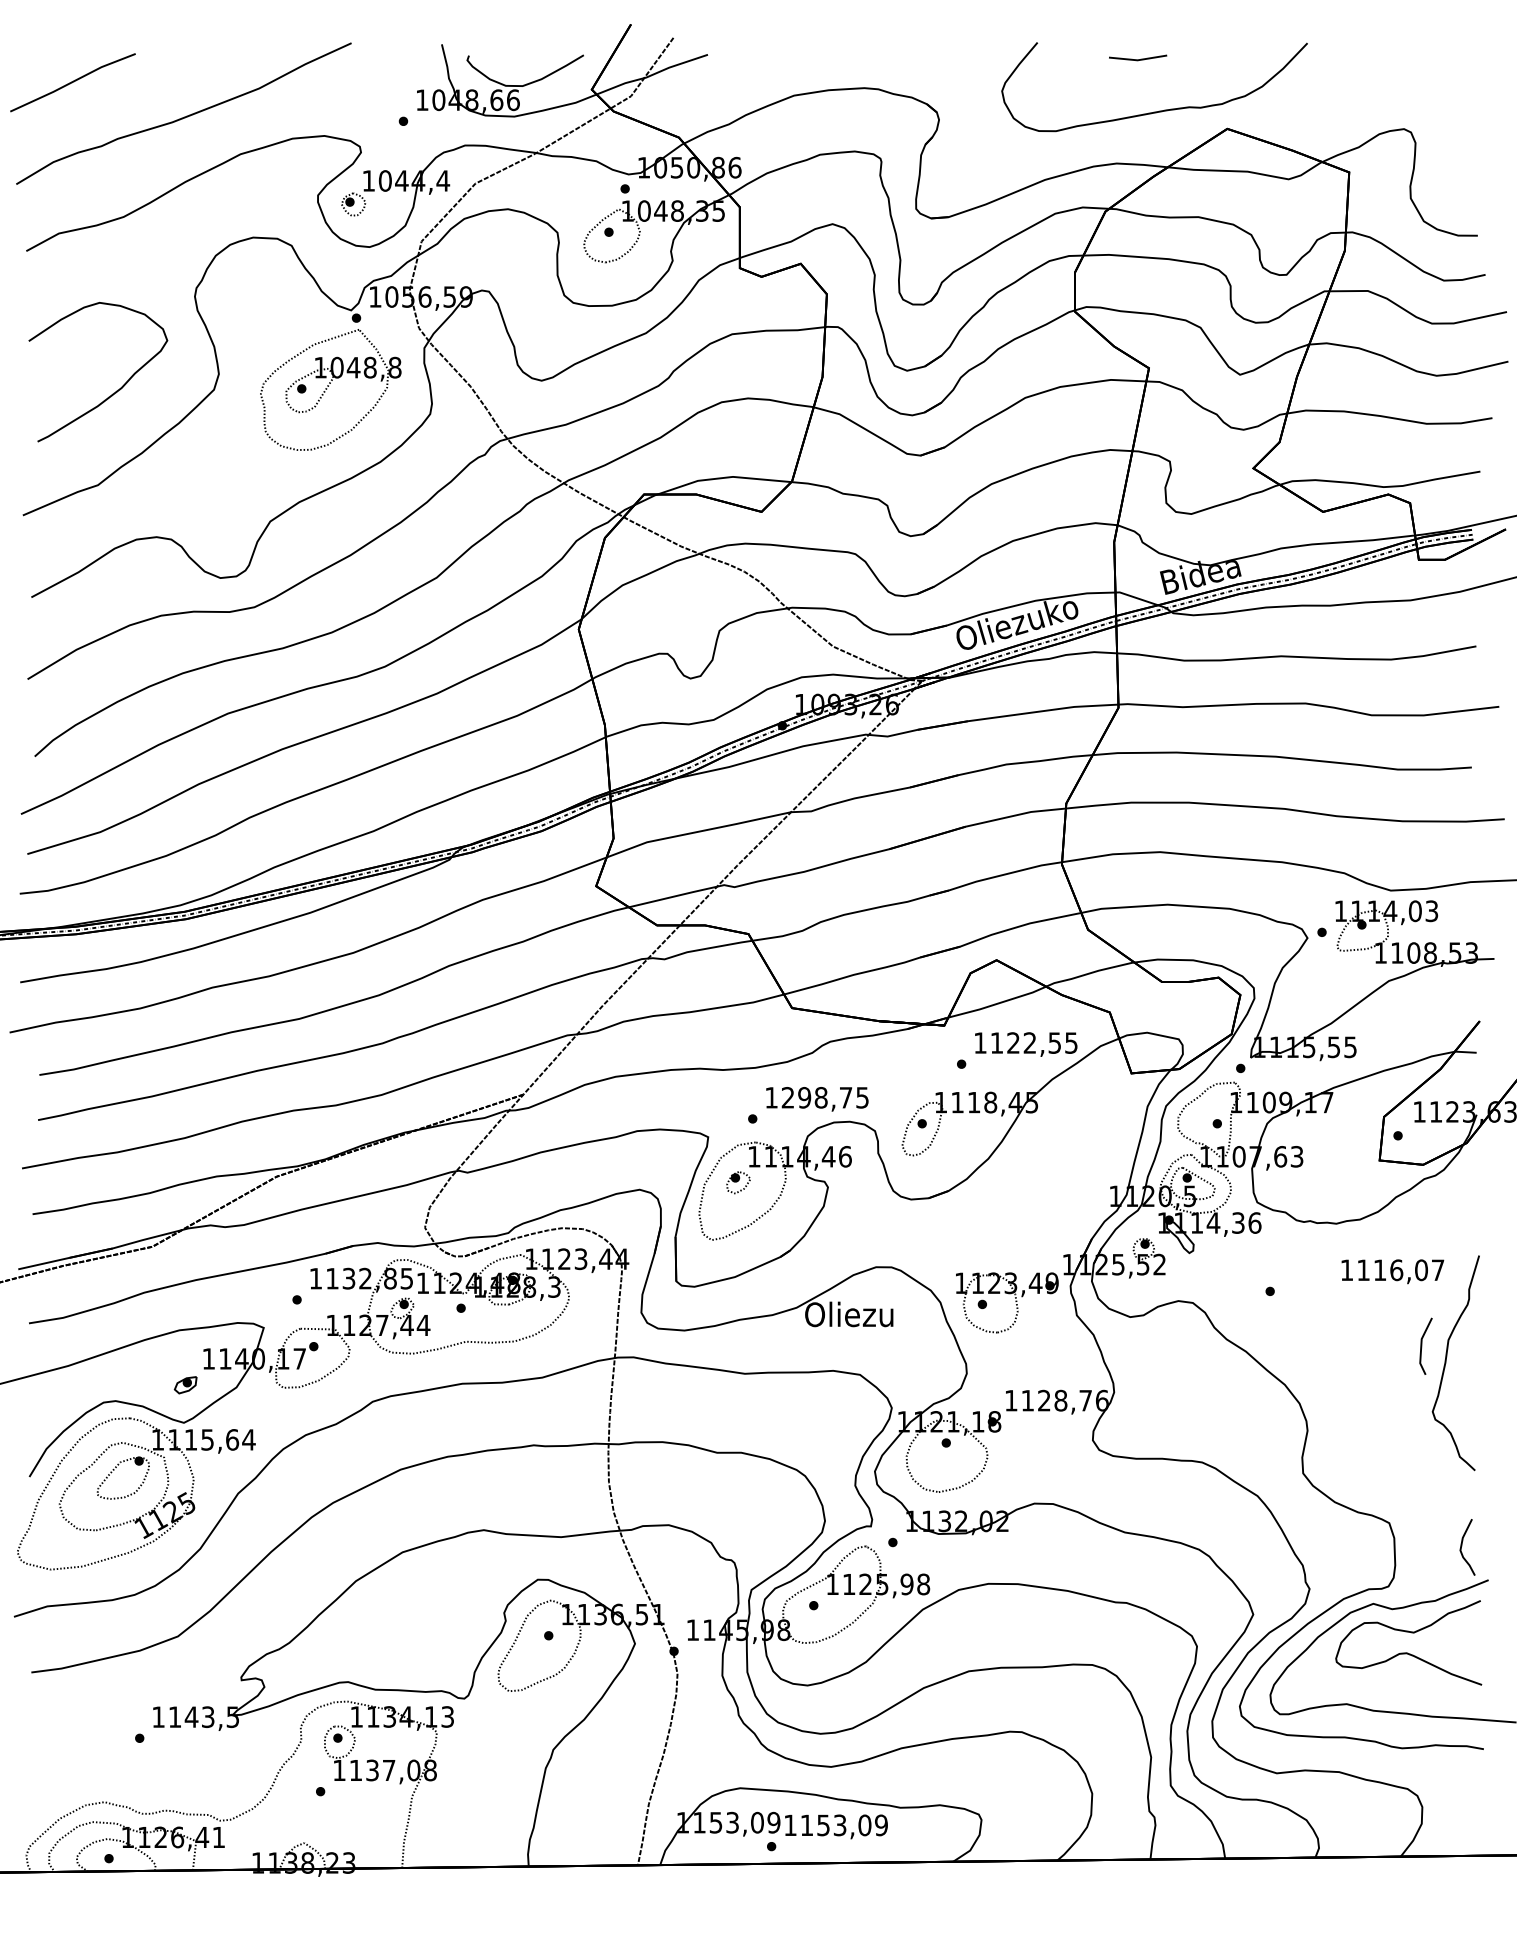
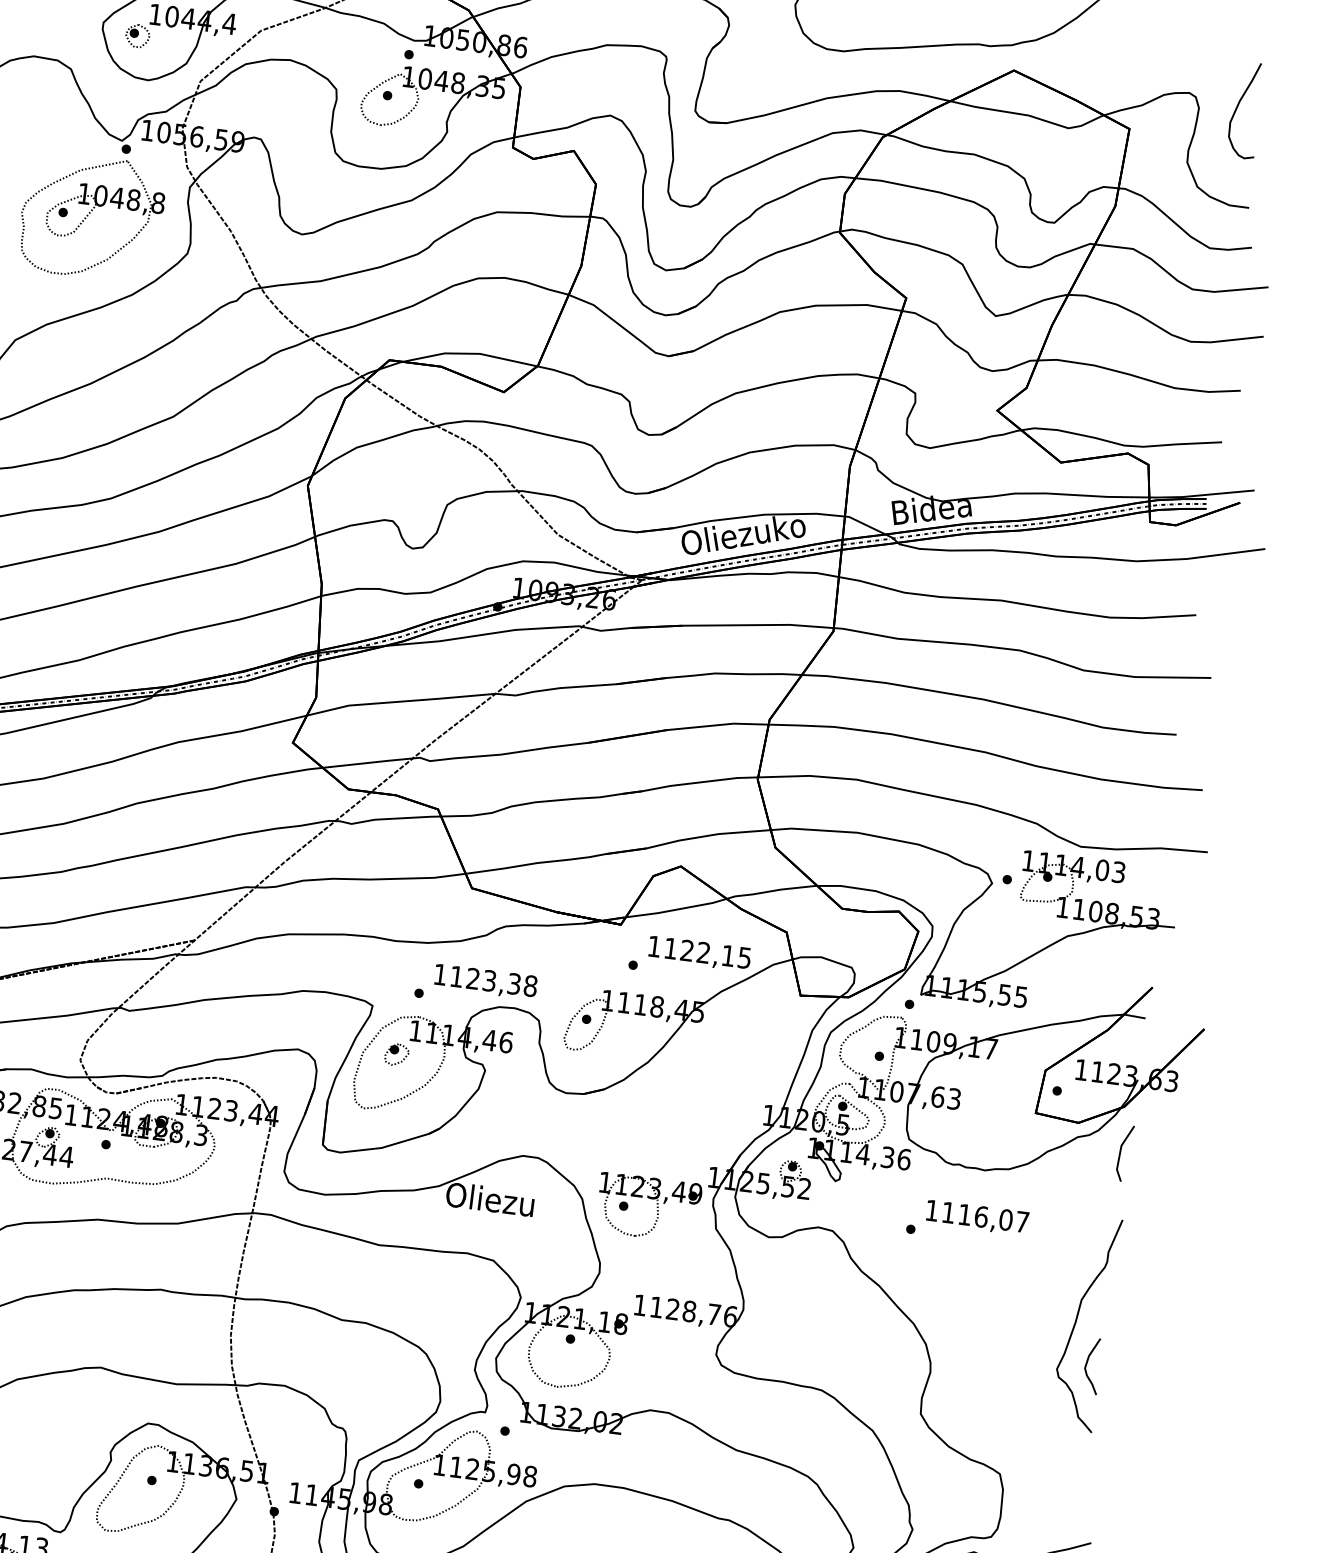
curve: (1454, 137) -> (1238, 107), added
text: (1054, 1042) -> (728, 955), 1122,55 -> 1122,15
text: (825, 1097) -> (493, 981), 1298,75 -> 1123,38
text: (1392, 1271) -> (977, 1217), moved
line: (1422, 1345) -> (1121, 1152), moved
curve: (1462, 1546) -> (1087, 1364), moved

